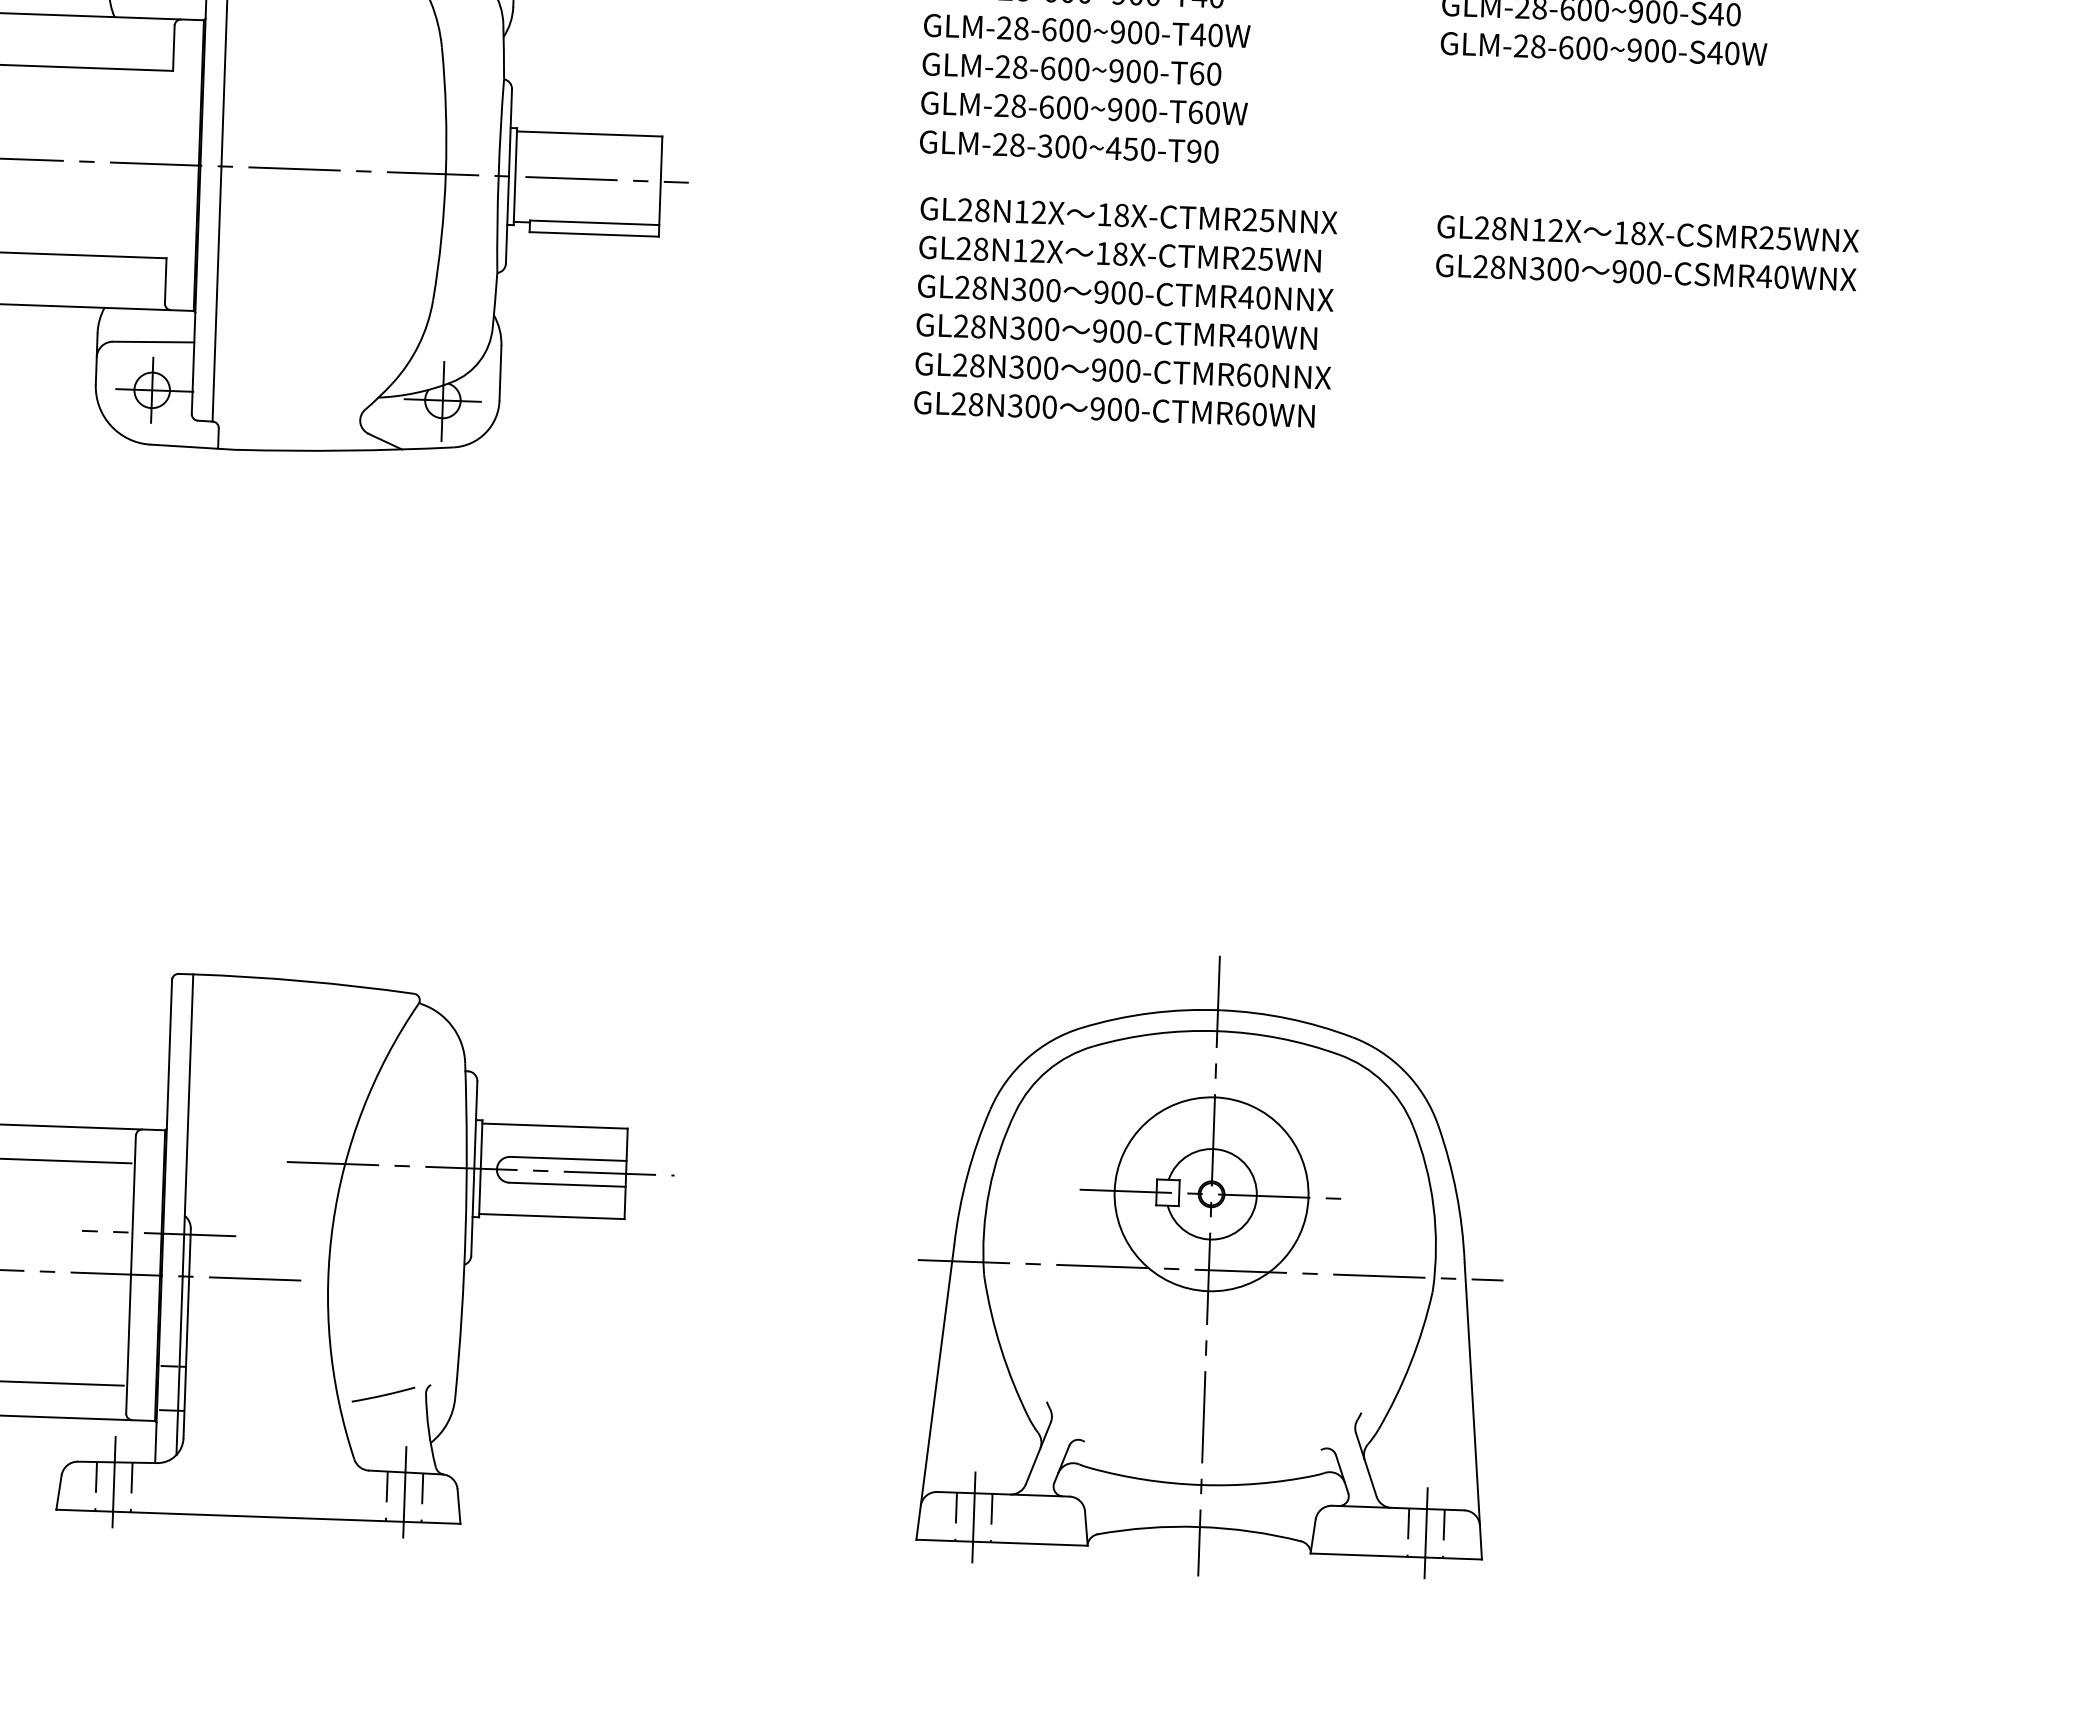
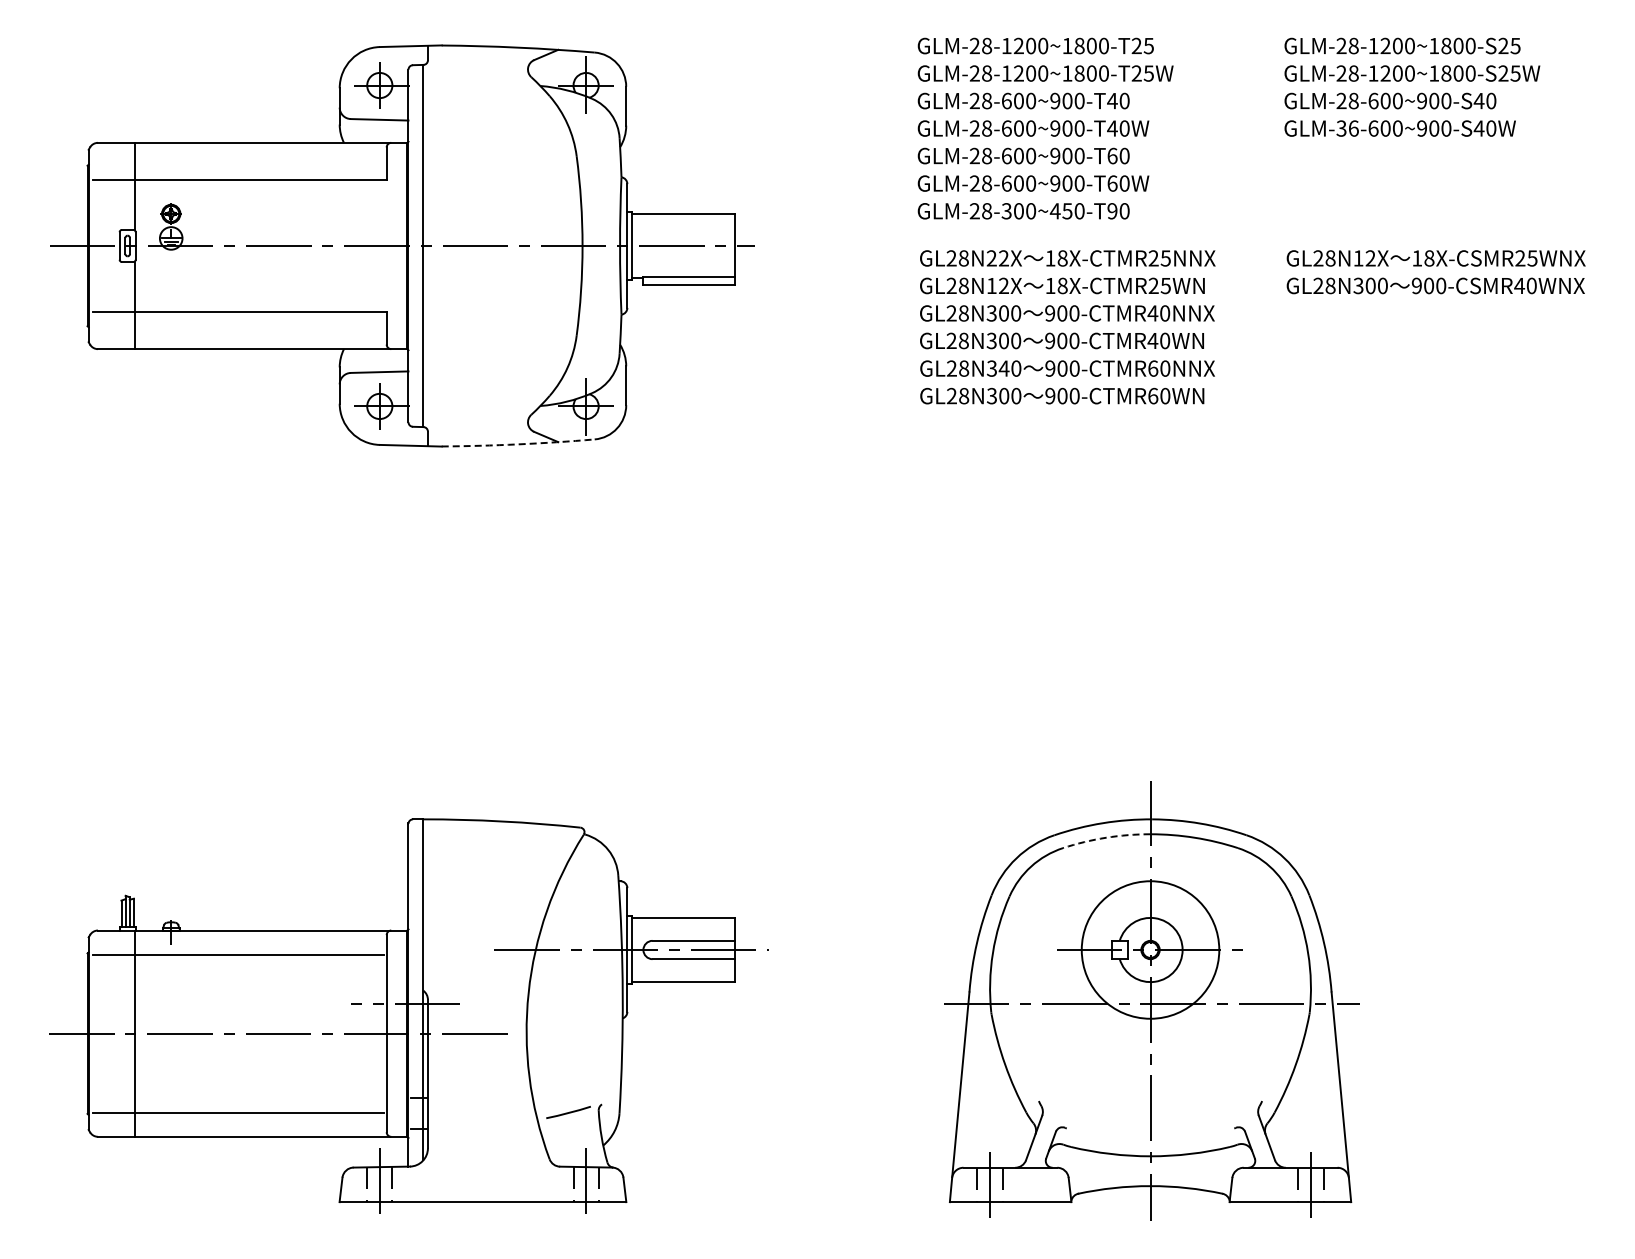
text: (1529, 46) -> (1347, 128), GLM-28-600~900-S40W -> GLM-36-600~900-S40W
text: (1021, 211) -> (991, 258), GL28N12X -> GL28N22X
text: (1032, 367) -> (1003, 368), GL28N300 -> GL28N340
arc: (345, 450) -> (518, 444), solid -> dashed
arc: (1155, 1033) -> (1106, 837), solid -> dashed

